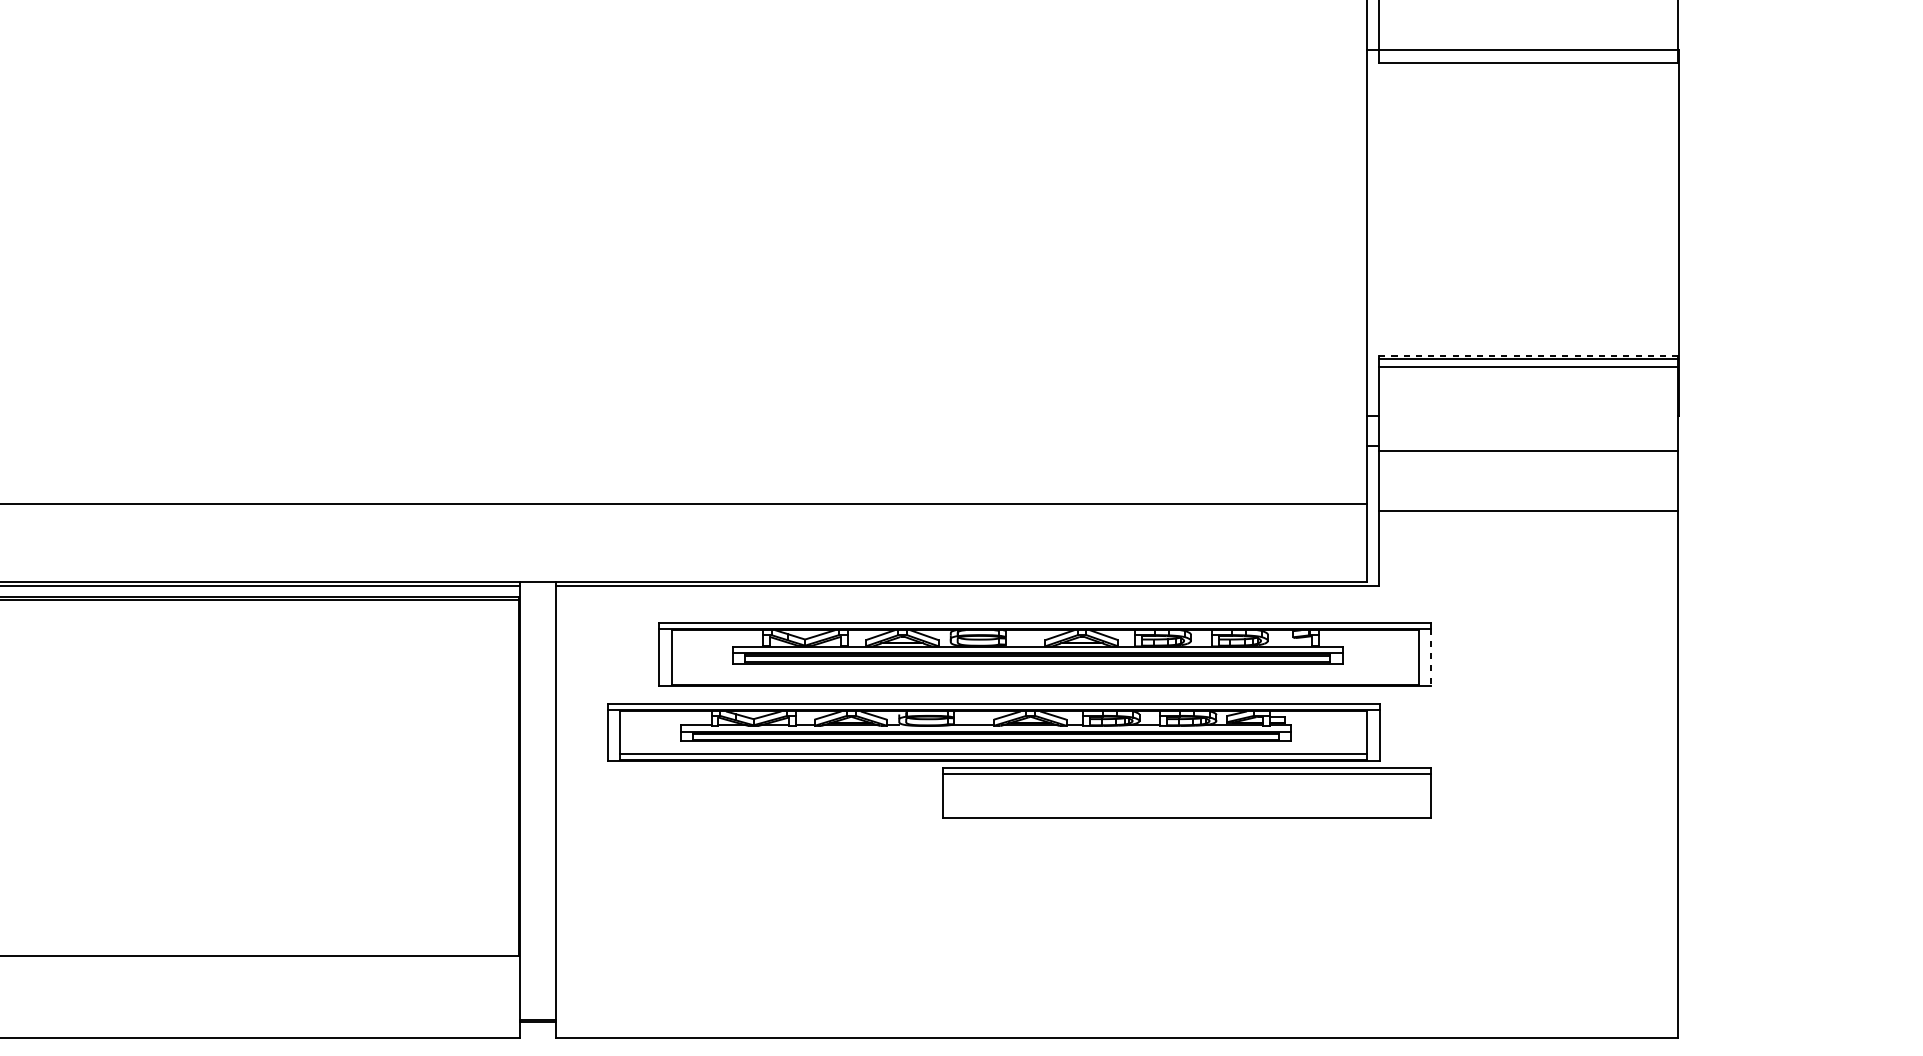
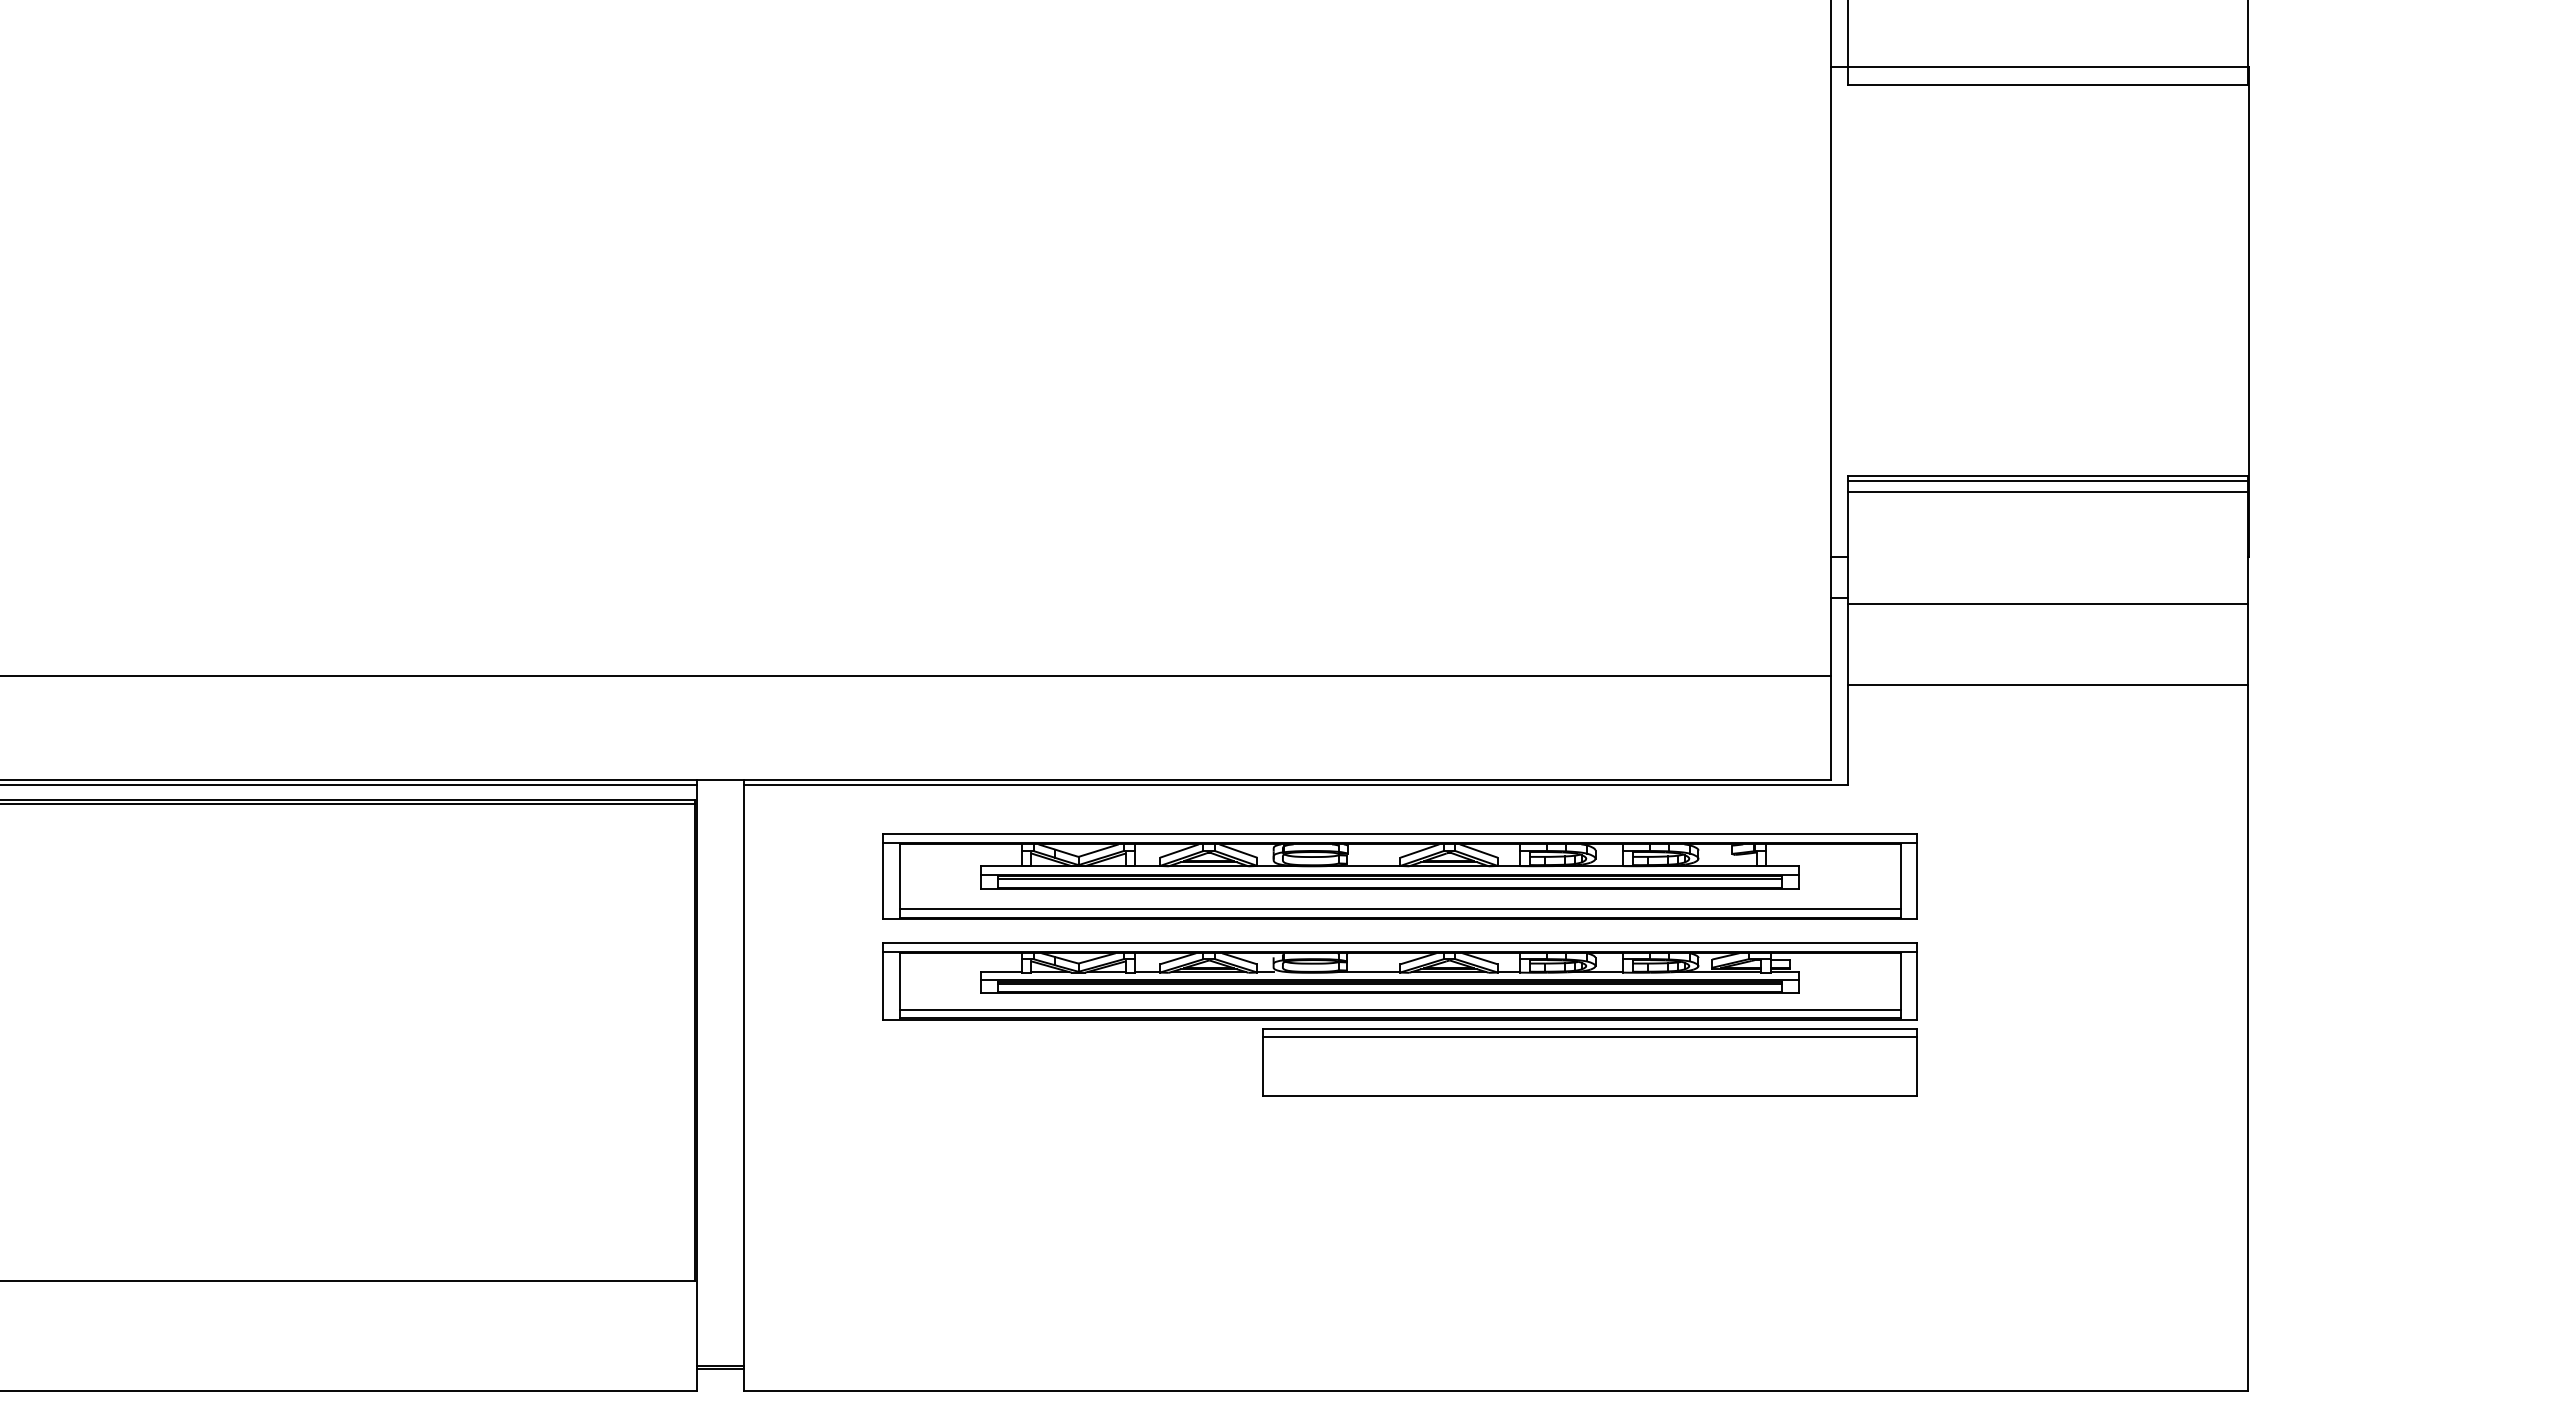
line: (1528, 355) -> (2047, 476), dashed -> solid
line: (1431, 657) -> (1917, 881), dashed -> solid
line: (1044, 678) -> (1399, 909), added
part: (993, 732) -> (1399, 981), moved

